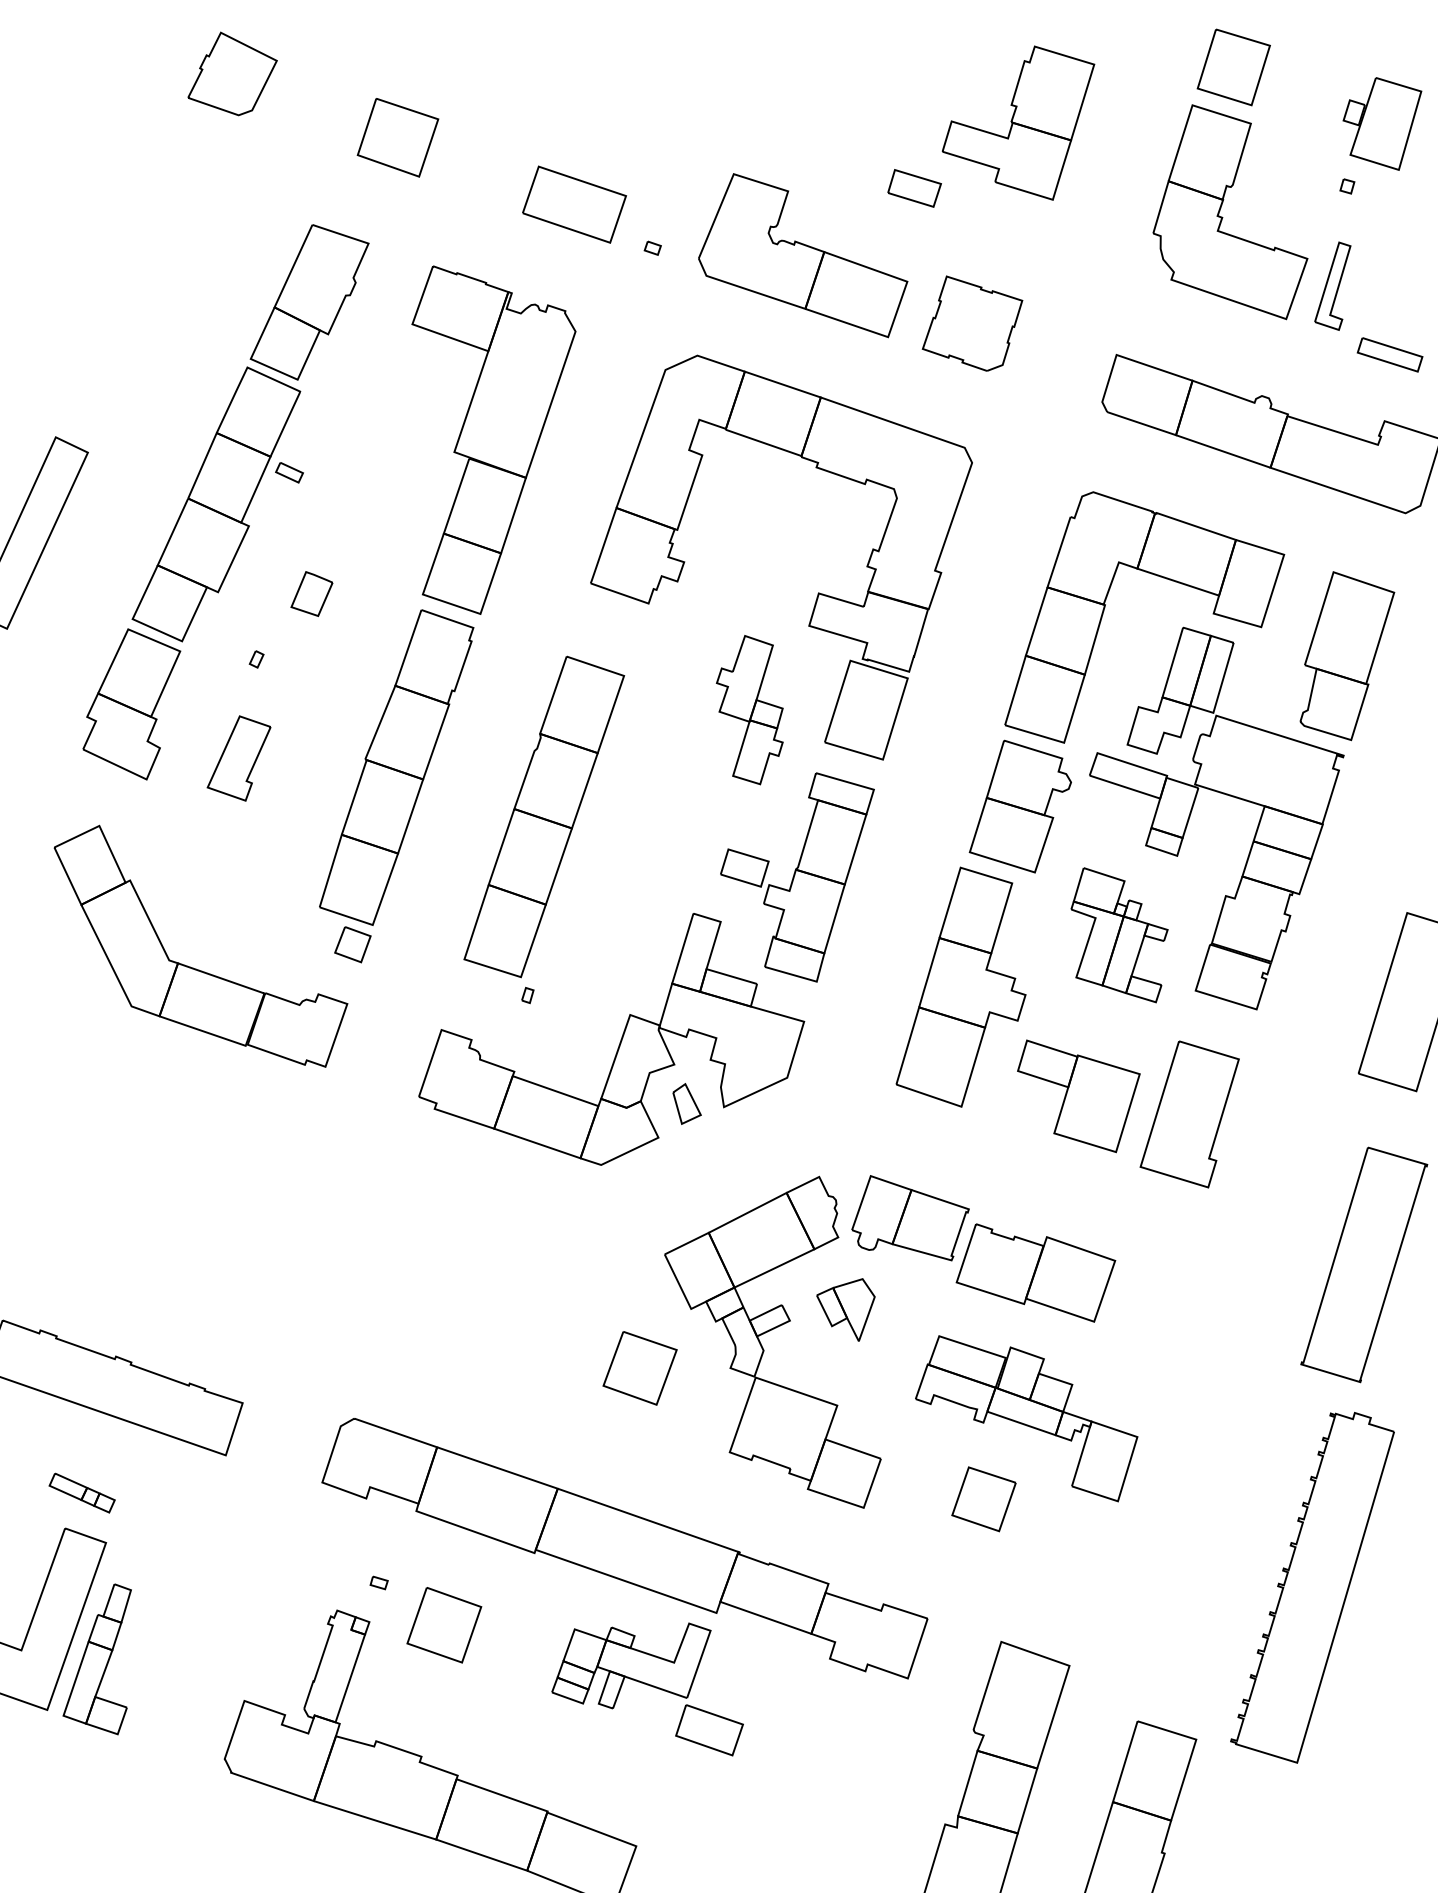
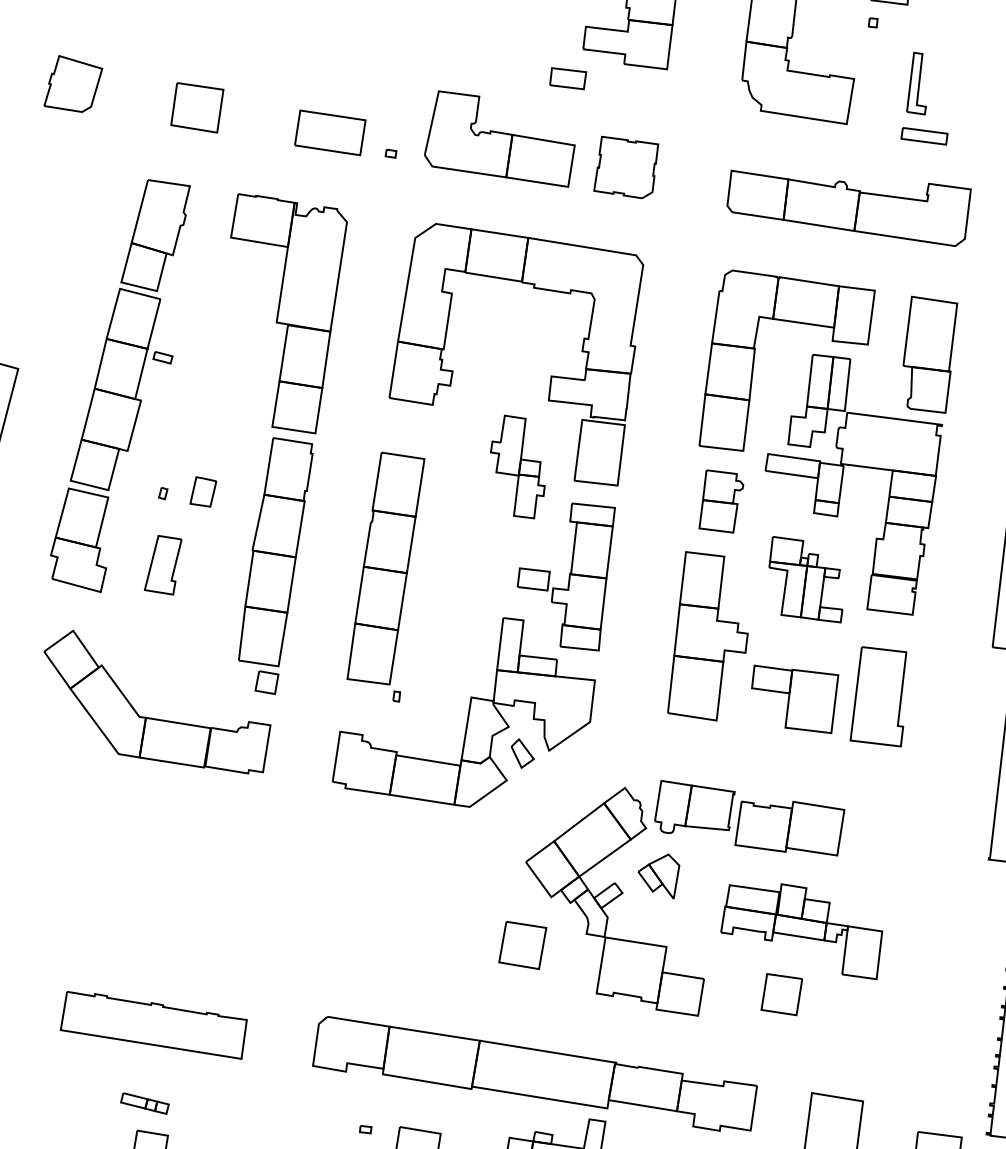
part: (1332, 285) -> (914, 83), moved
part: (311, 593) -> (202, 491), moved
part: (1019, 806) -> (719, 501), size x0.7

